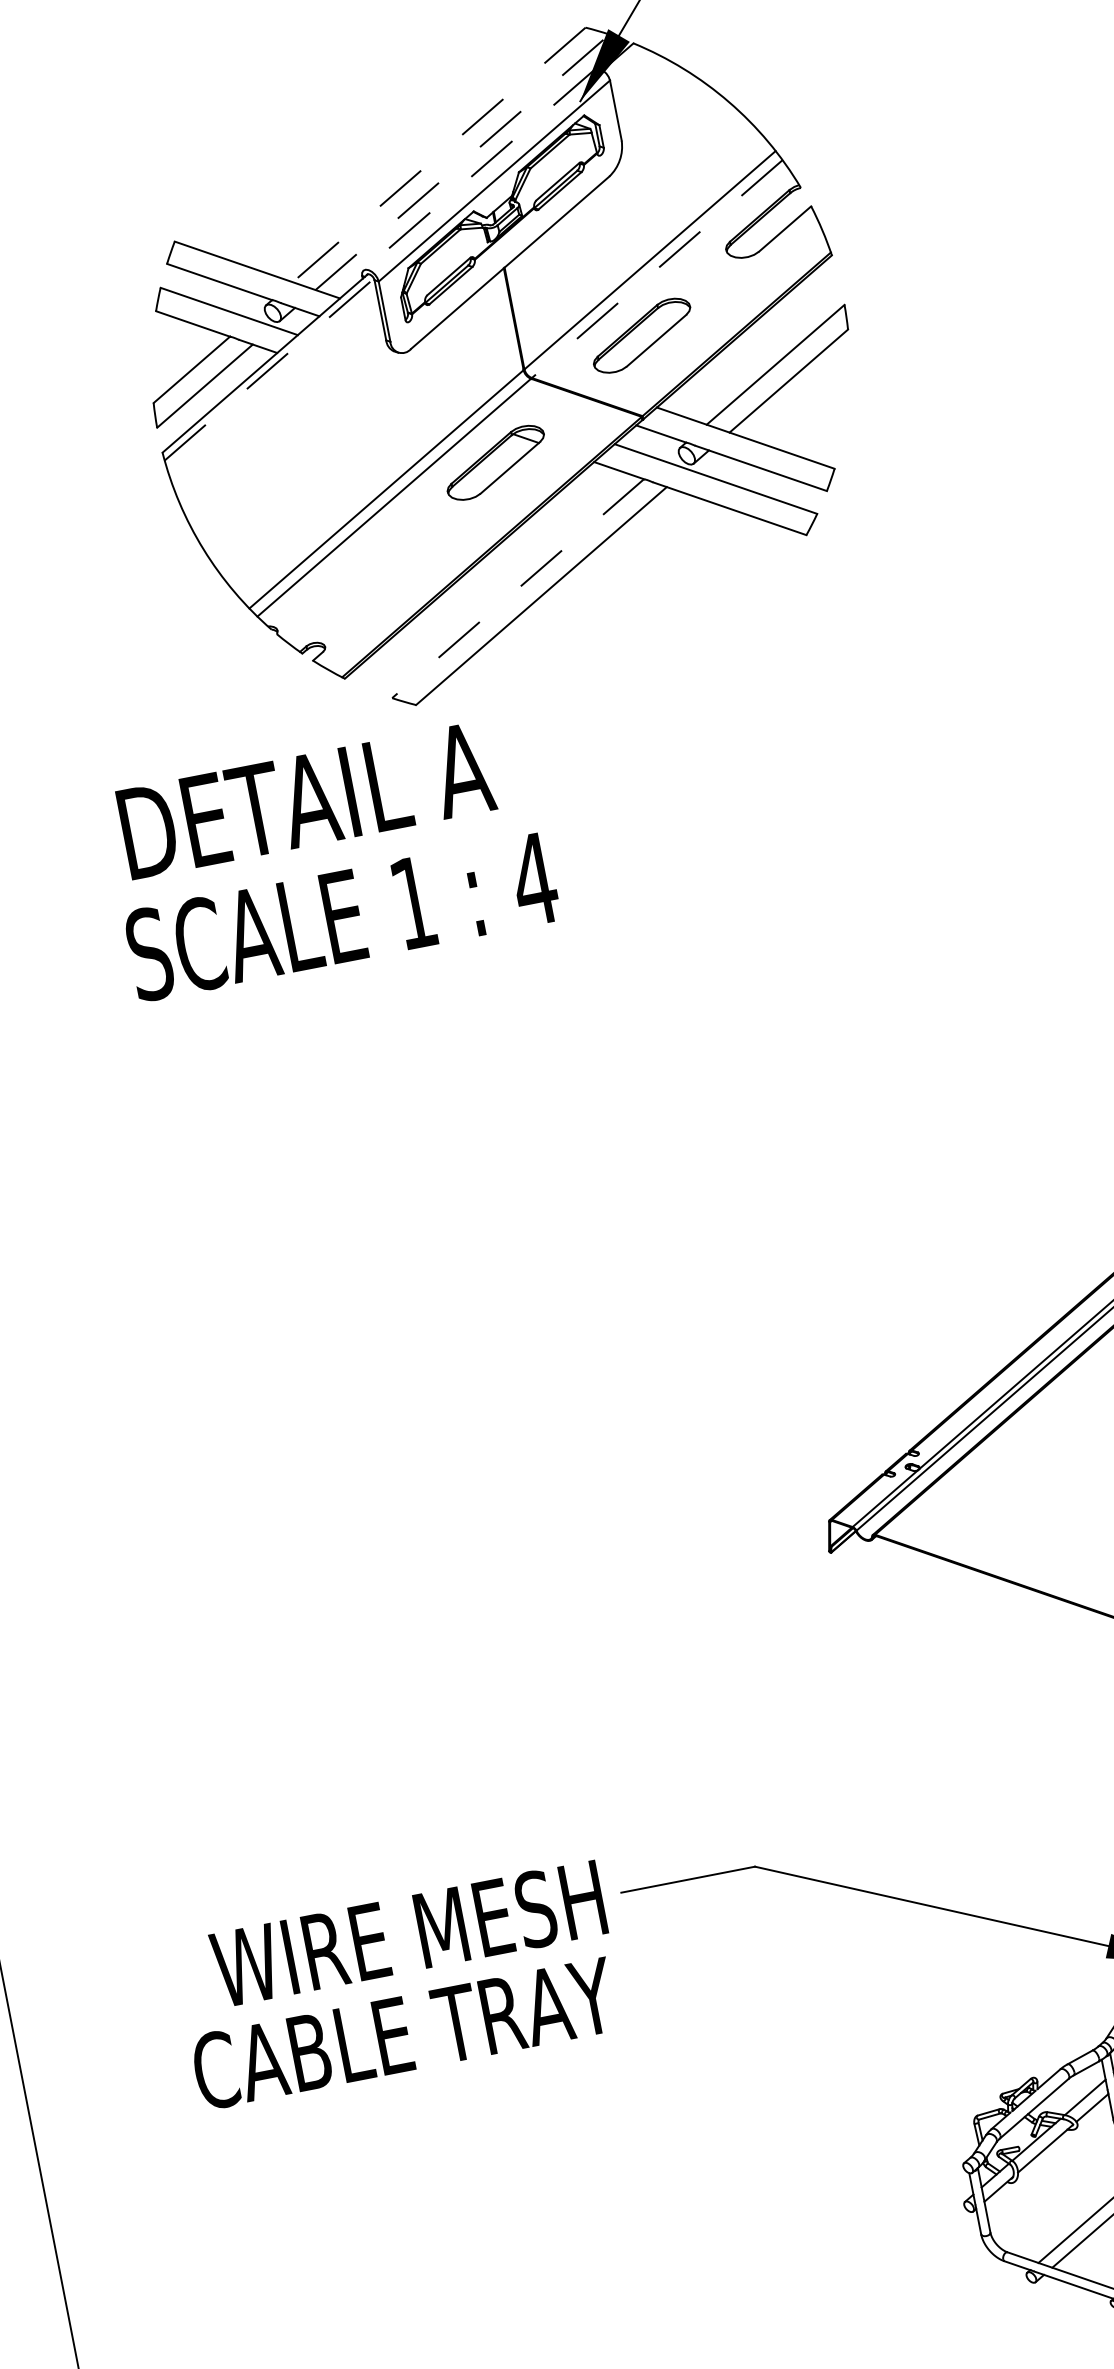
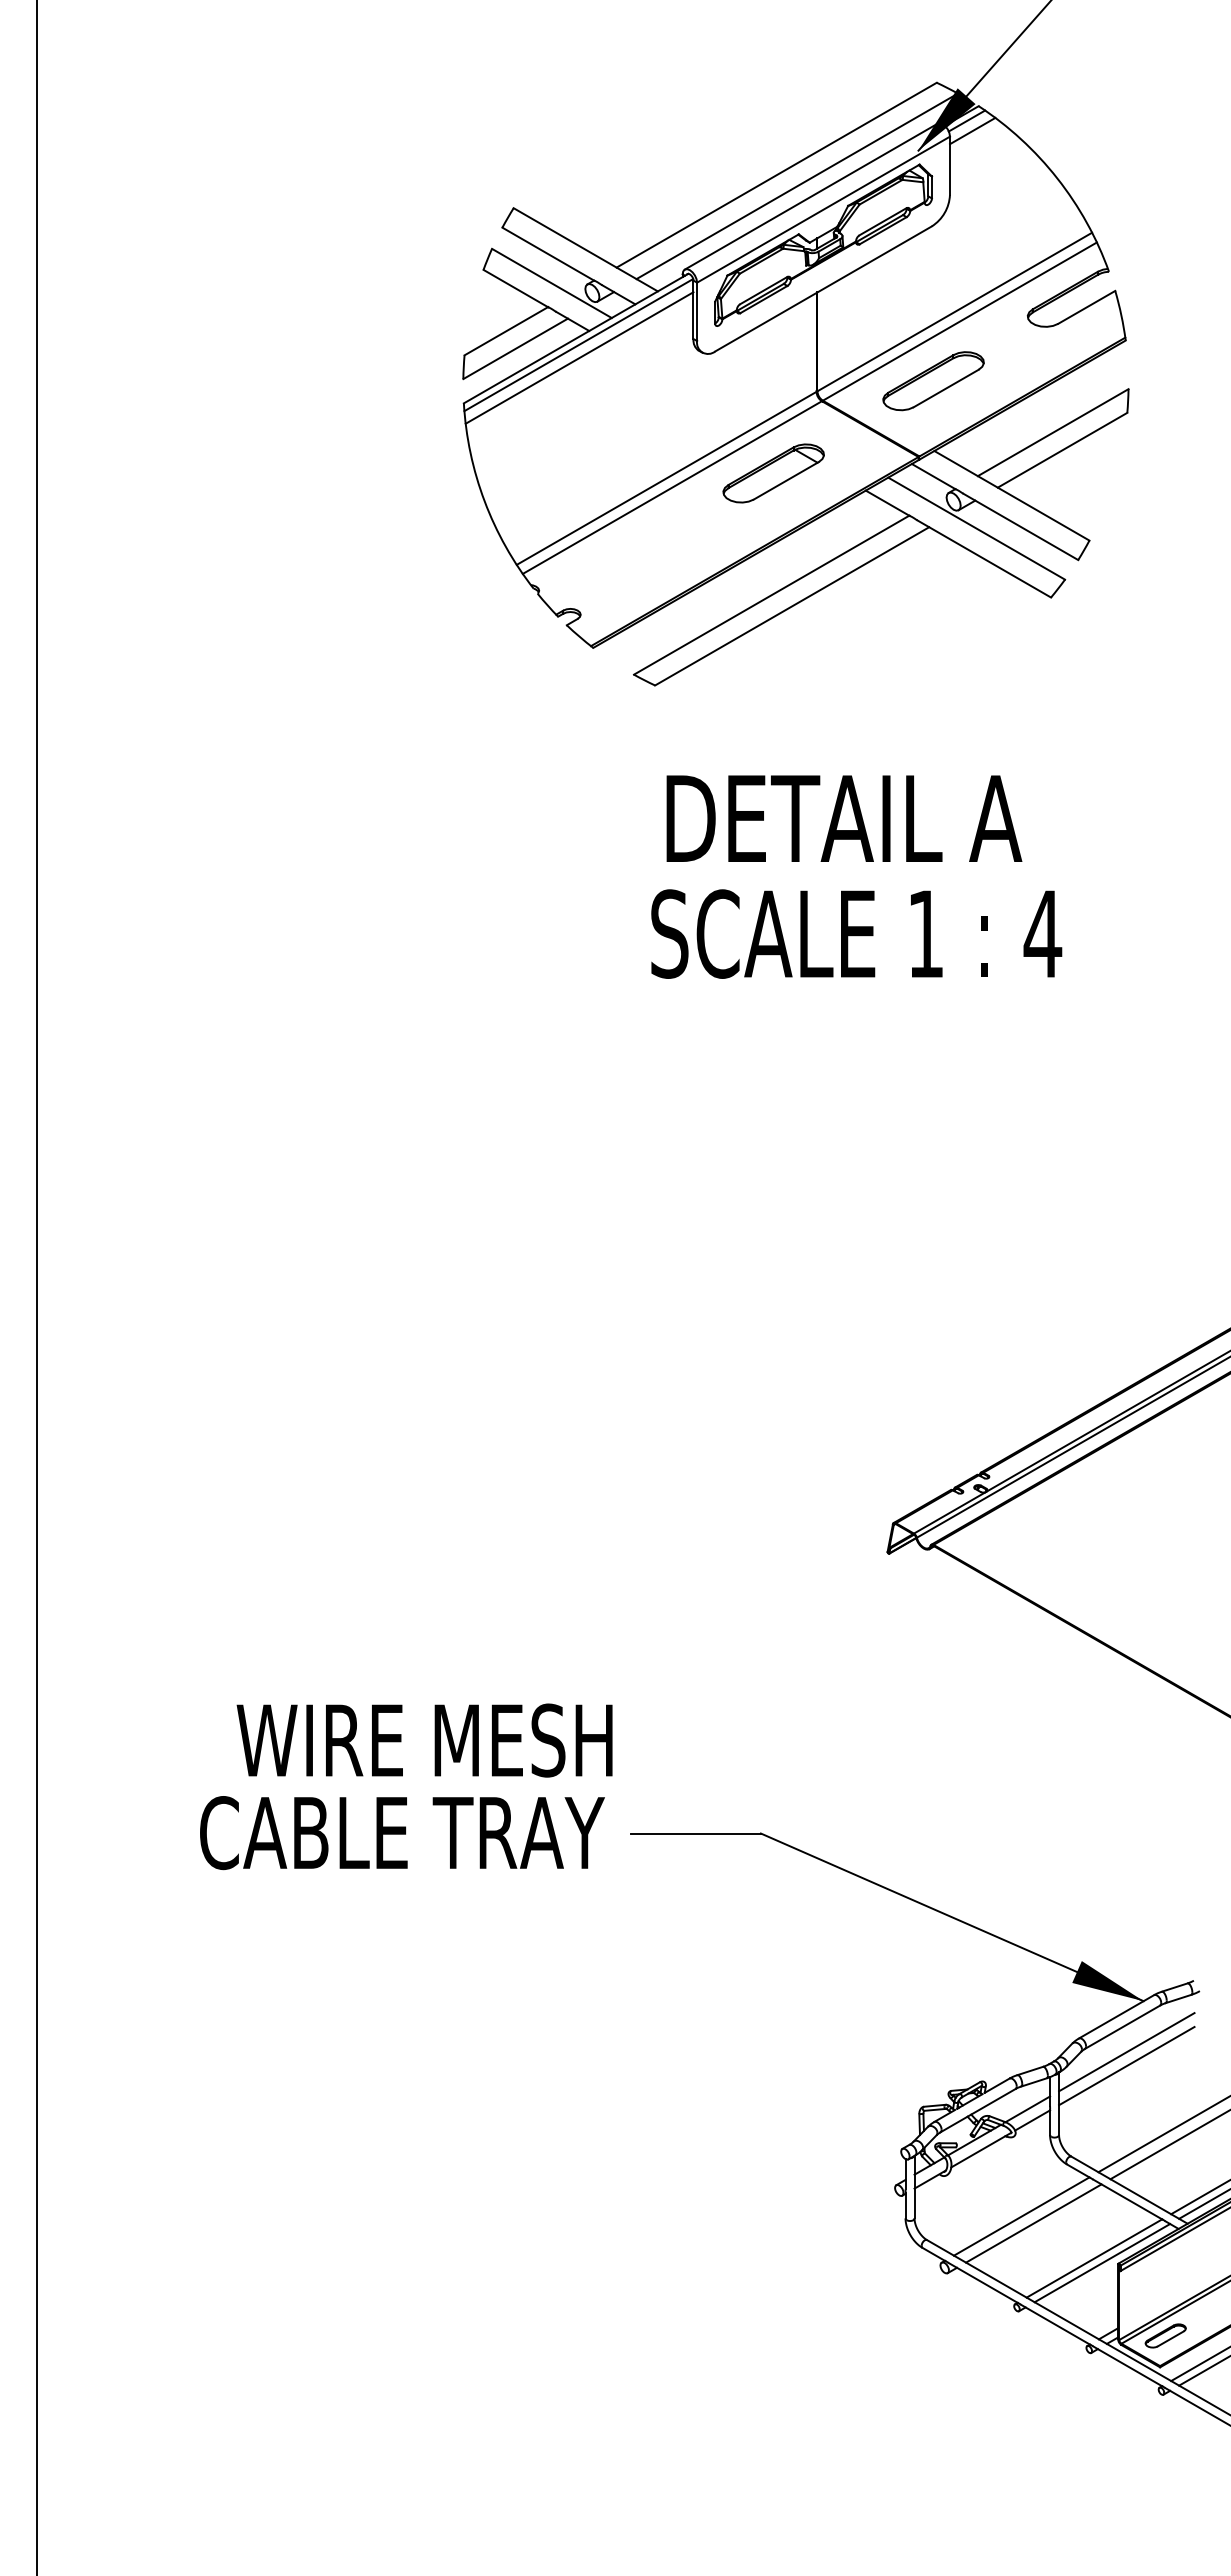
line: (623, 60) -> (966, 120), added
line: (631, 69) -> (972, 130), added
line: (439, 155) -> (776, 175), dashed -> solid
line: (462, 162) -> (797, 186), dashed -> solid
line: (479, 169) -> (811, 196), dashed -> solid
line: (656, 269) -> (959, 321), dashed -> solid
line: (269, 368) -> (579, 344), dashed -> solid
line: (272, 382) -> (579, 357), added
line: (518, 589) -> (771, 595), dashed -> solid
text: (330, 857) -> (856, 876), moved
text: (399, 1985) -> (406, 1786), moved

